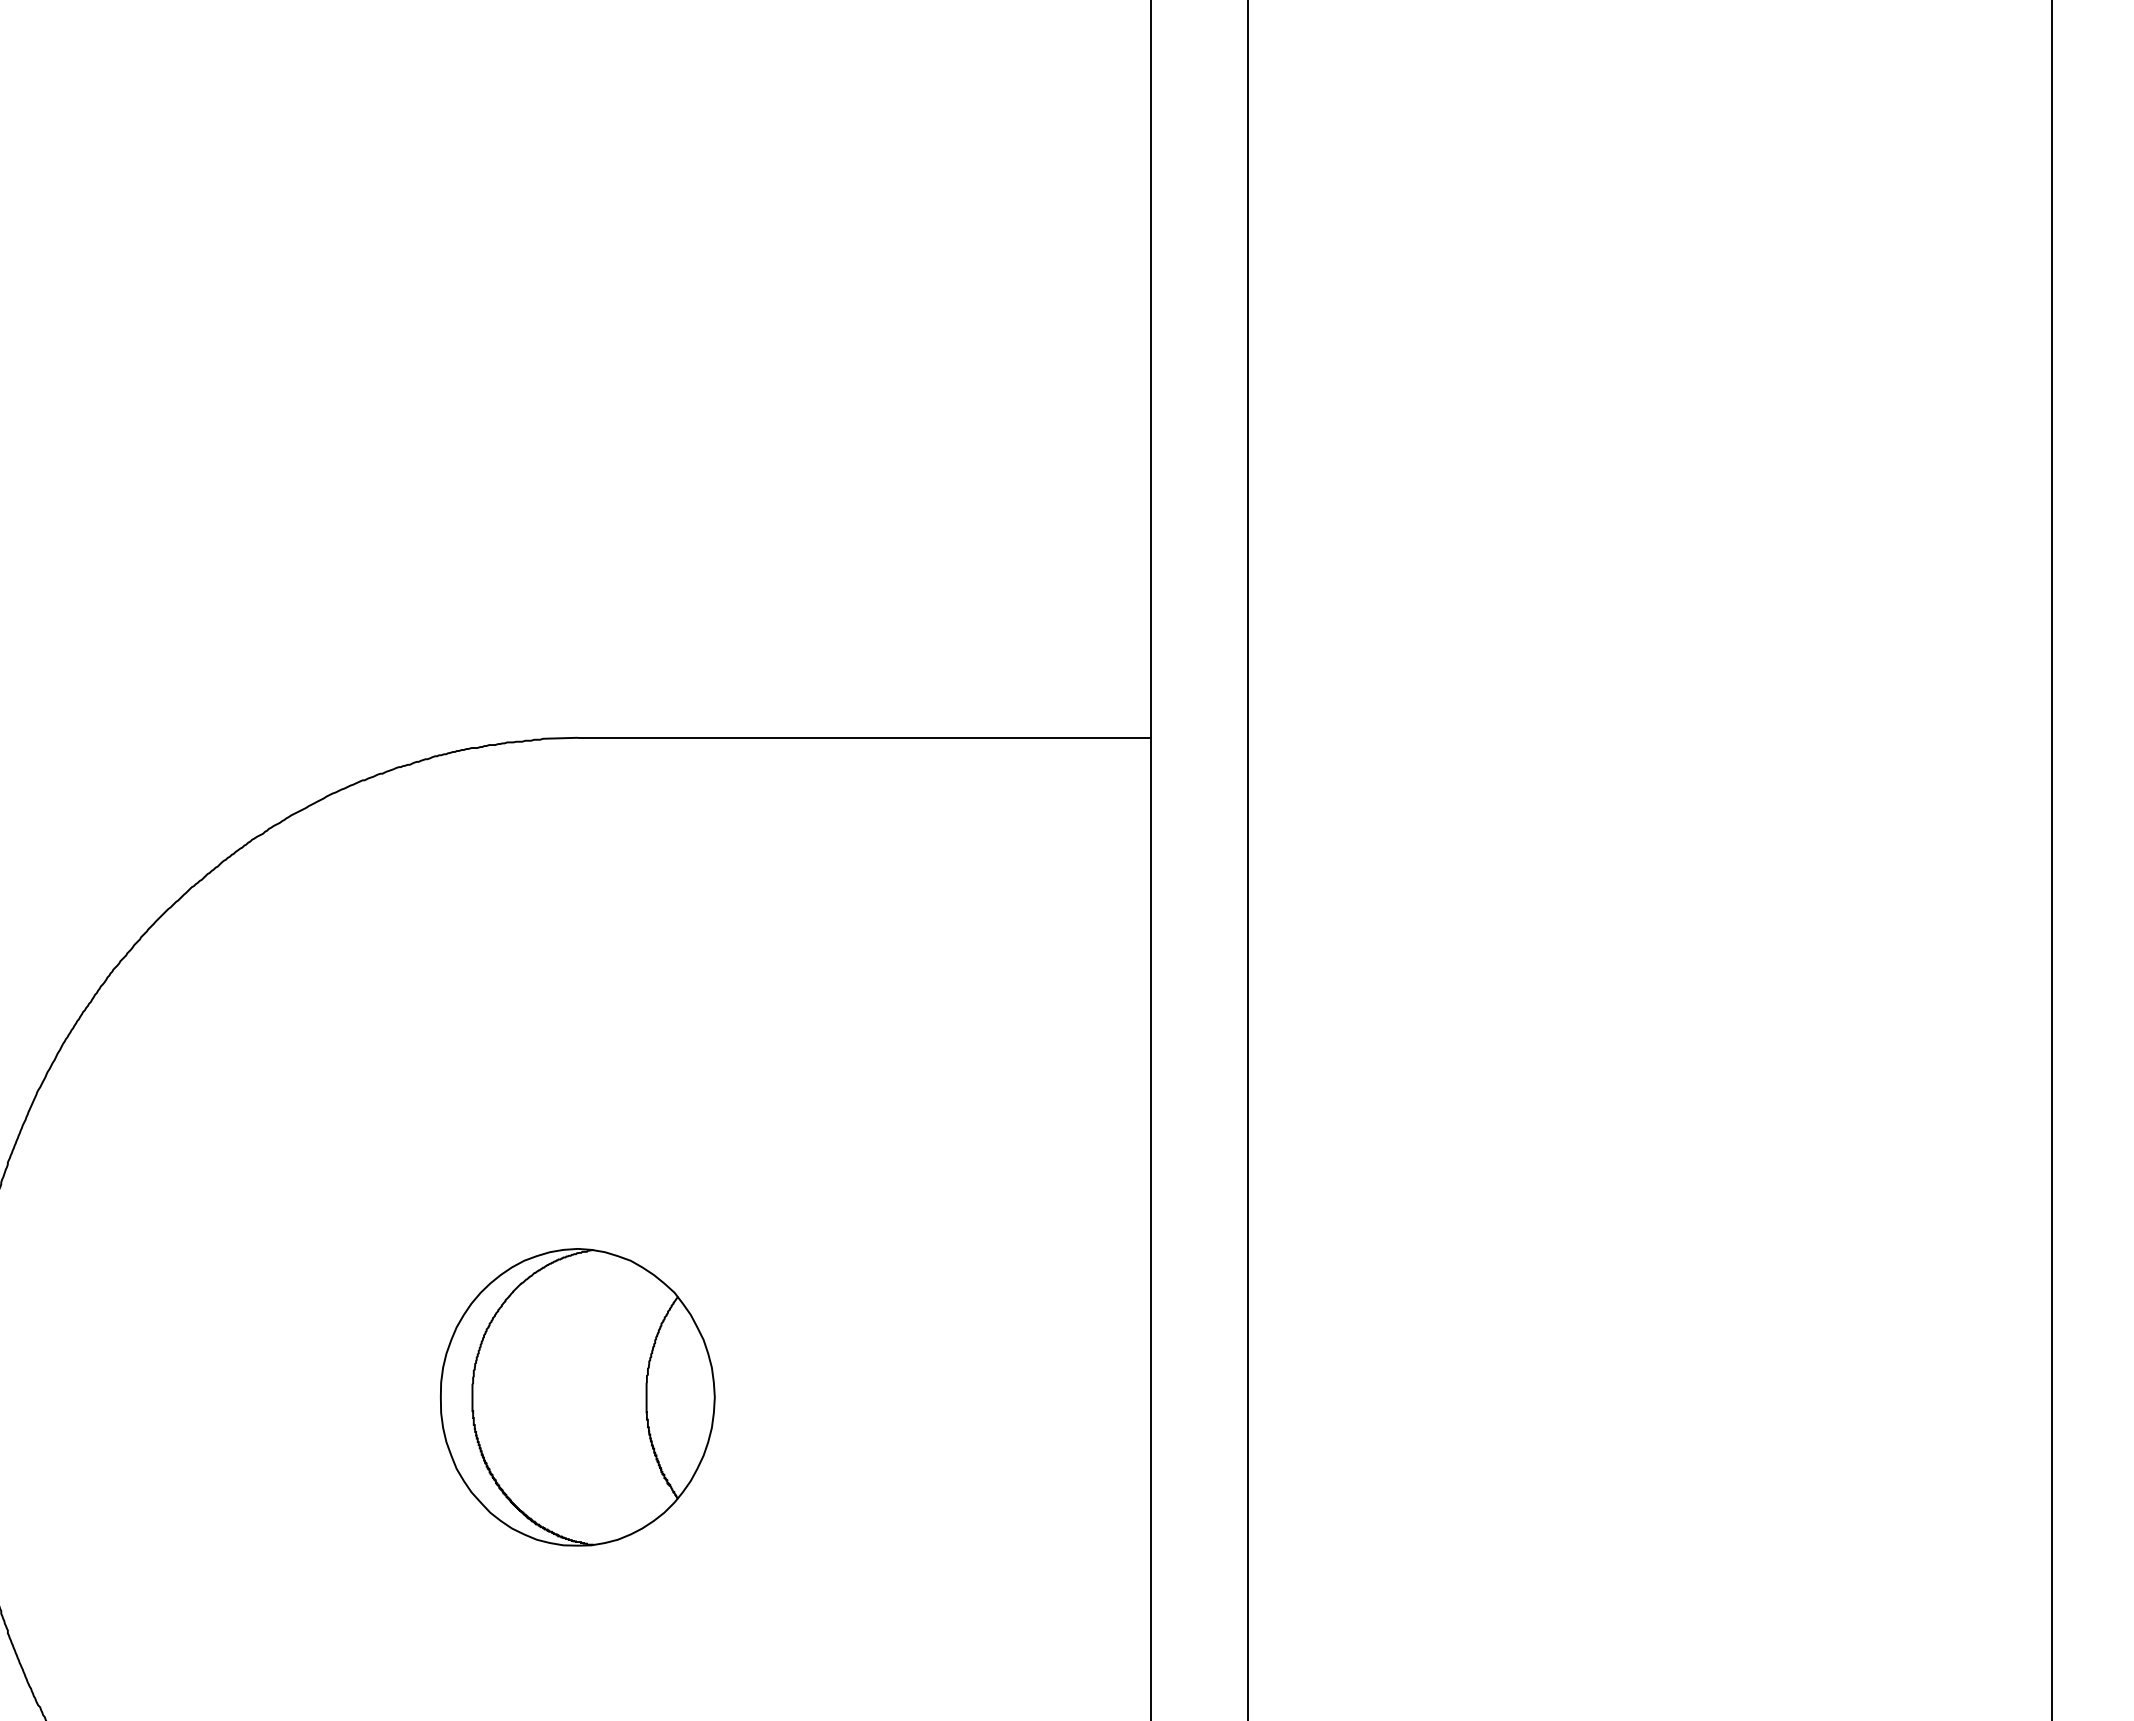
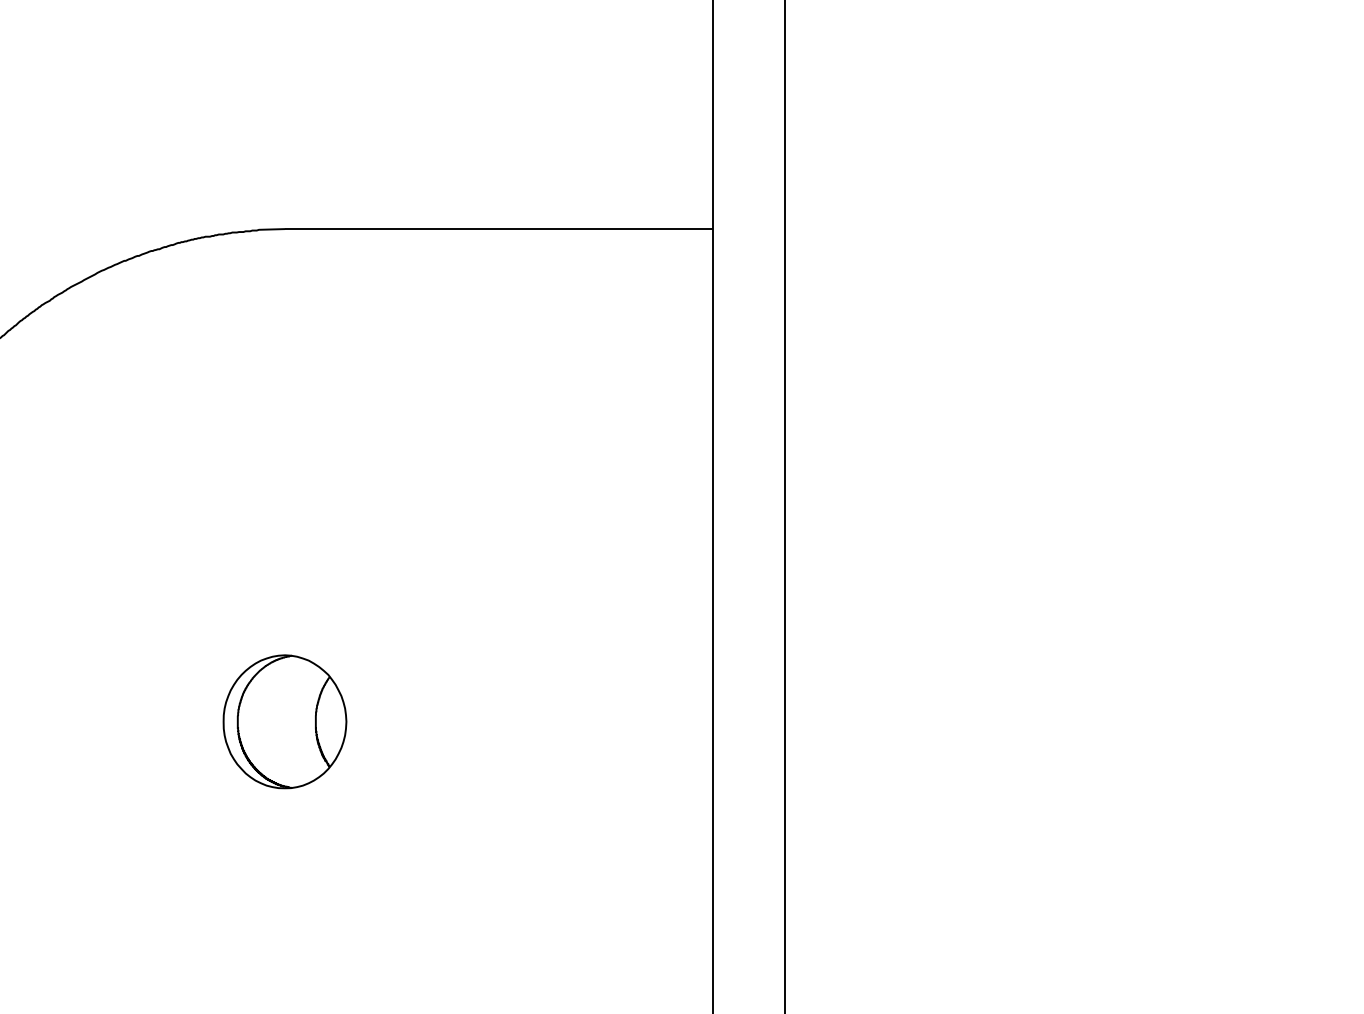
part: (577, 1397) -> (284, 721), size x0.6

